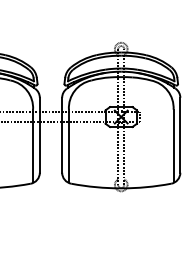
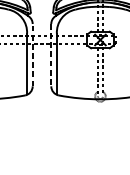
line: (39, 134) -> (32, 54), solid -> dashed
line: (62, 135) -> (51, 55), solid -> dashed

